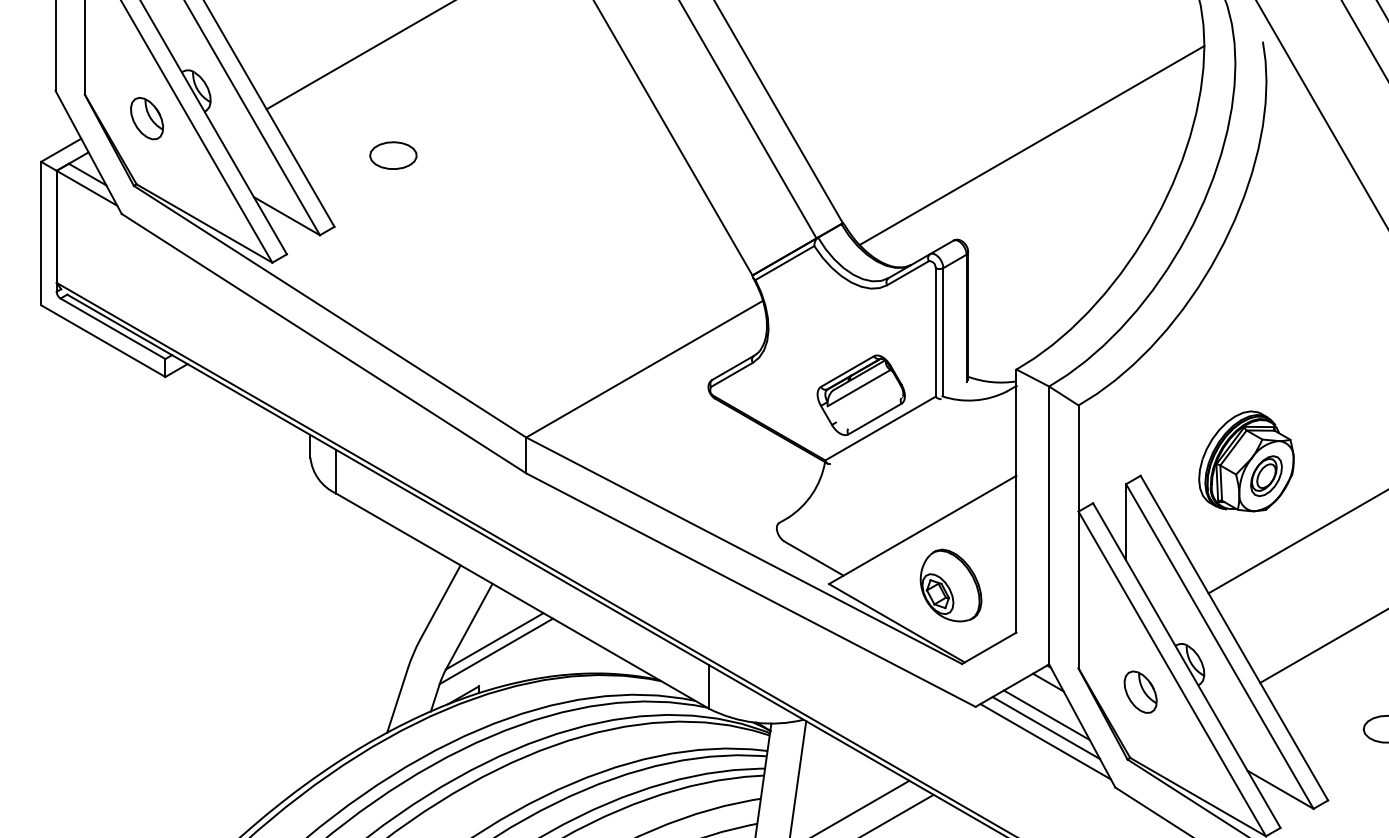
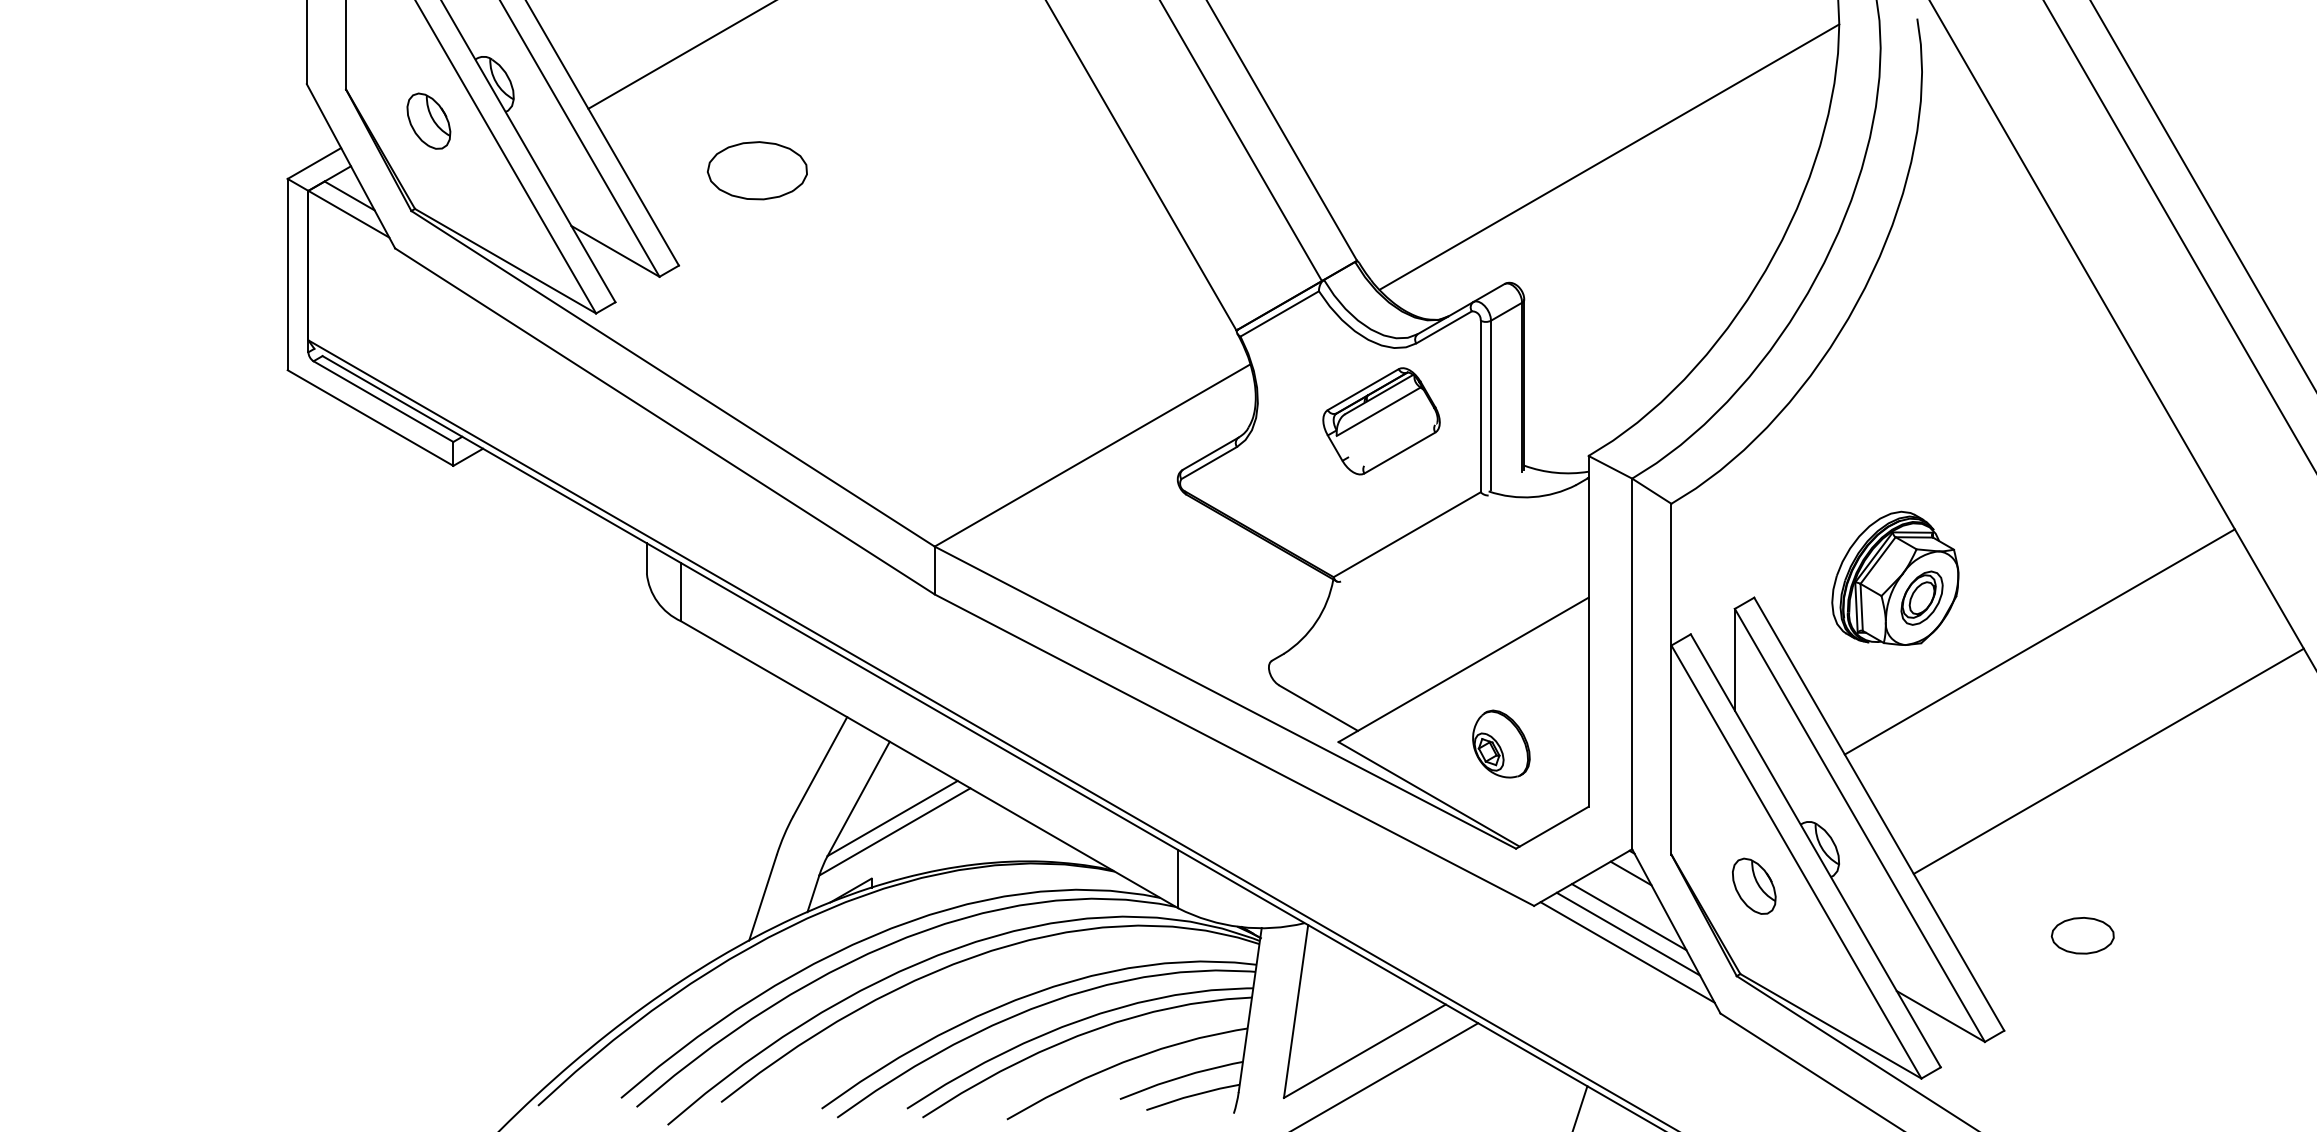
part: (393, 155) -> (757, 170), size x1.6
part: (861, 395) -> (1381, 421), moved
part: (951, 585) -> (1501, 743), size x0.7

